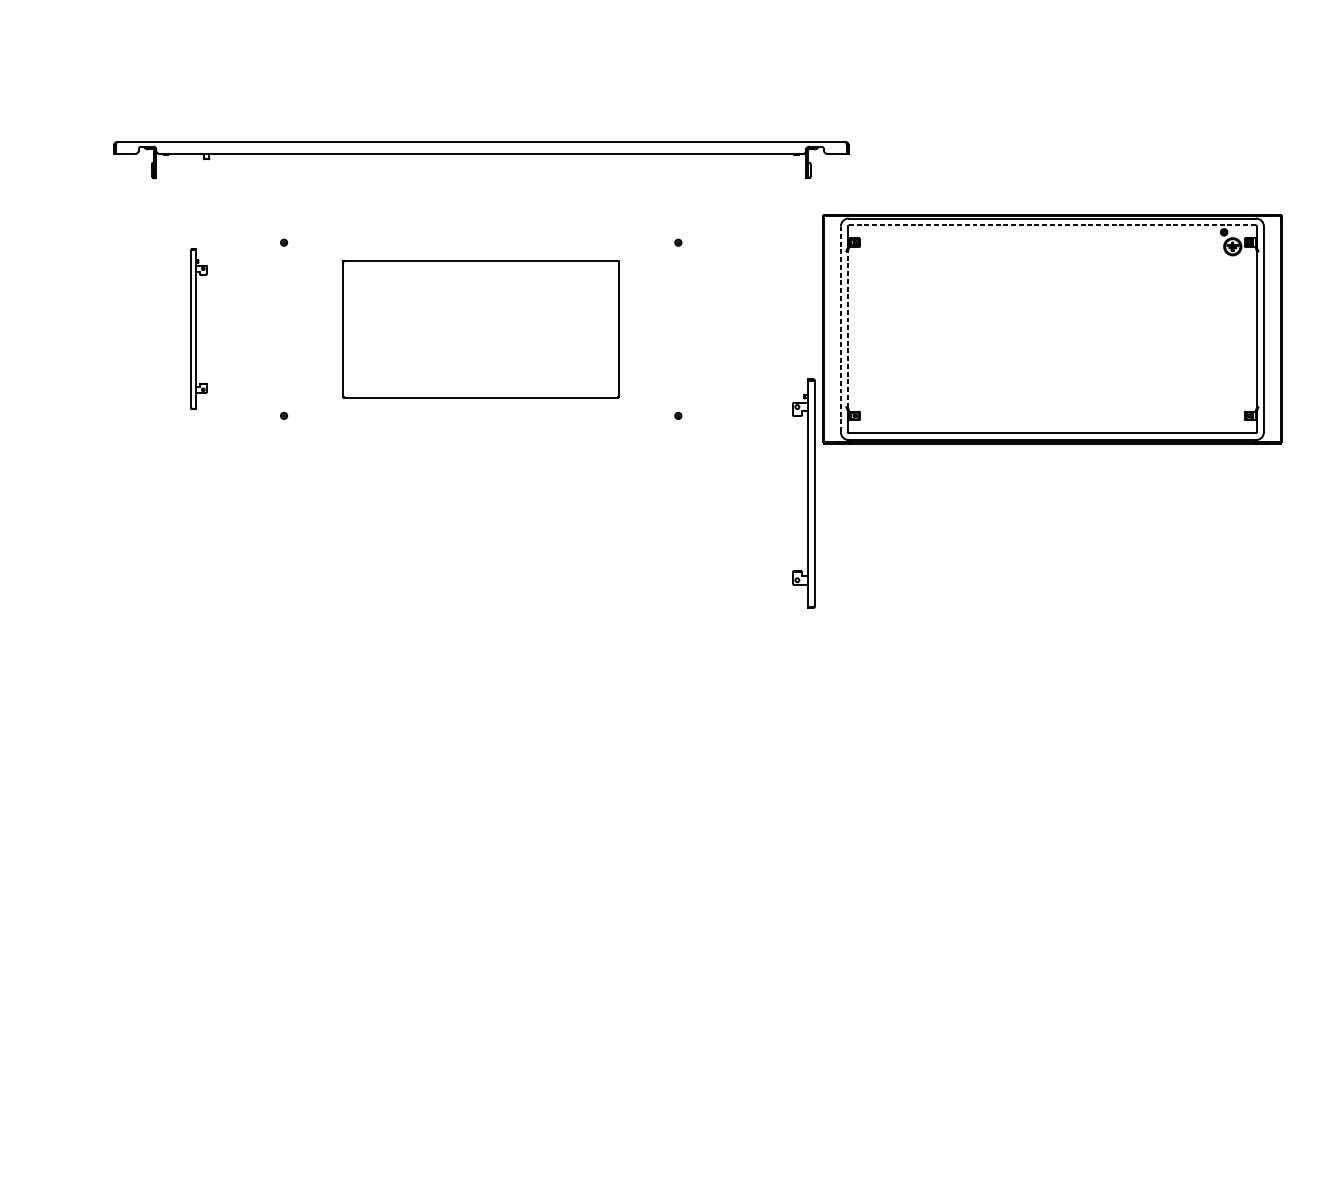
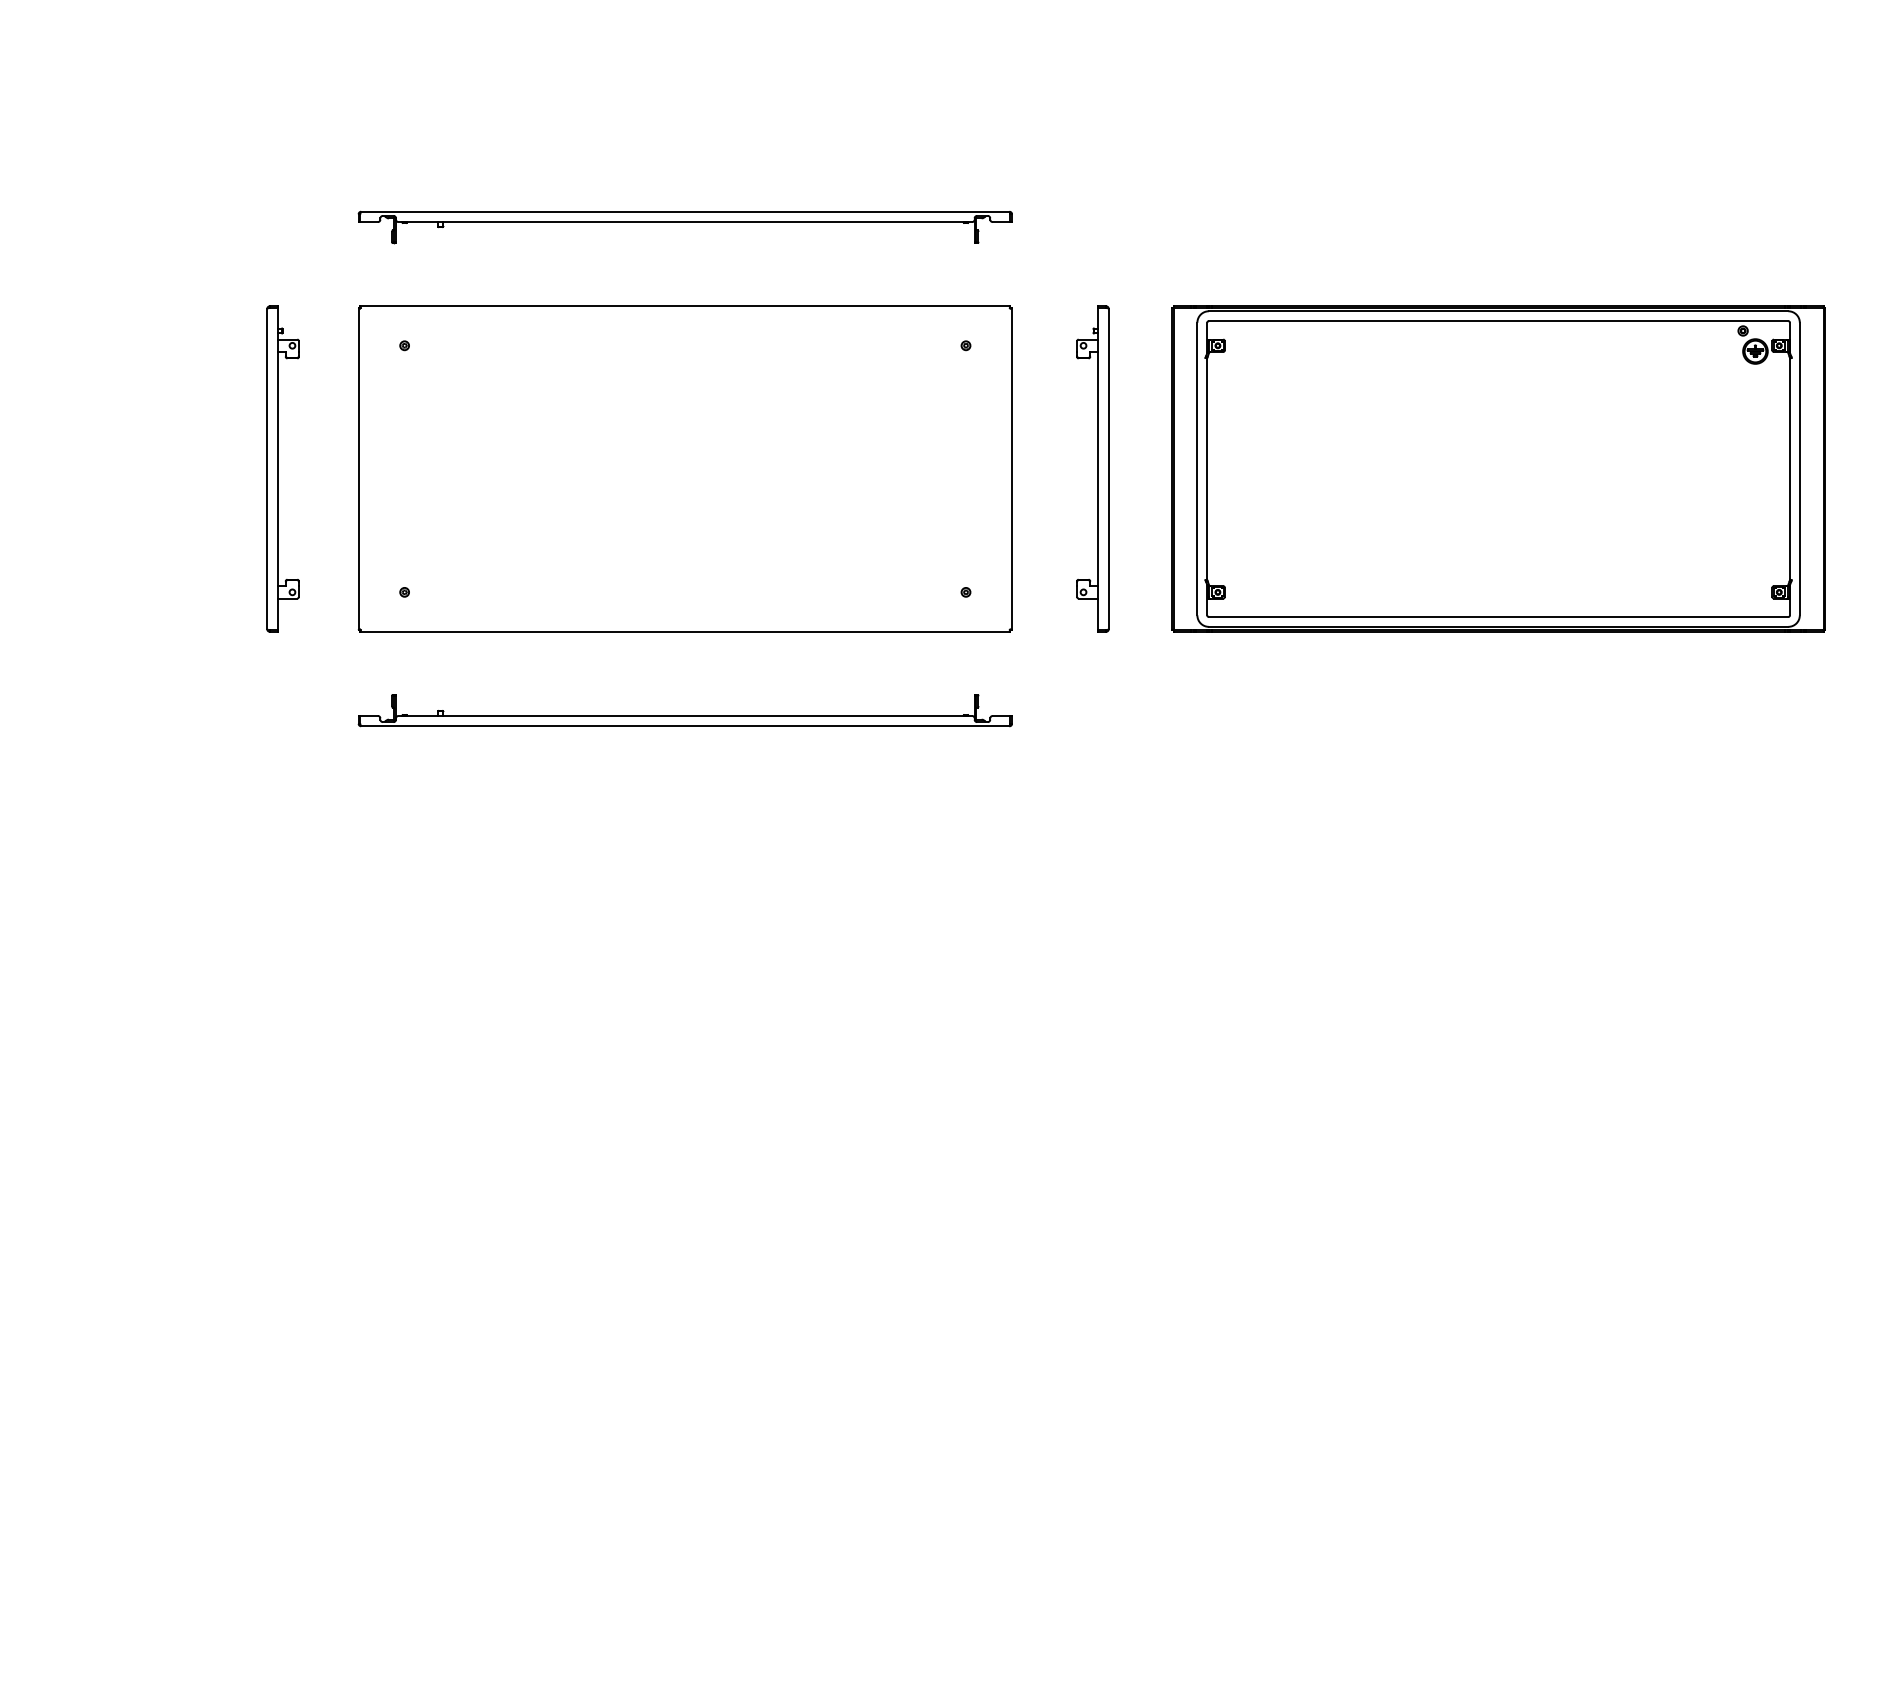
part: (480, 159) -> (684, 227), size x0.62
line: (1052, 225) -> (1498, 321), dashed -> solid
part: (198, 328) -> (282, 468), size x1.43
part: (480, 328) -> (684, 468), size x1.67
line: (840, 328) -> (1197, 468), dashed -> solid
line: (847, 328) -> (1207, 468), dashed -> solid
part: (803, 493) -> (1092, 468), moved
part: (480, 498) -> (684, 710), added

